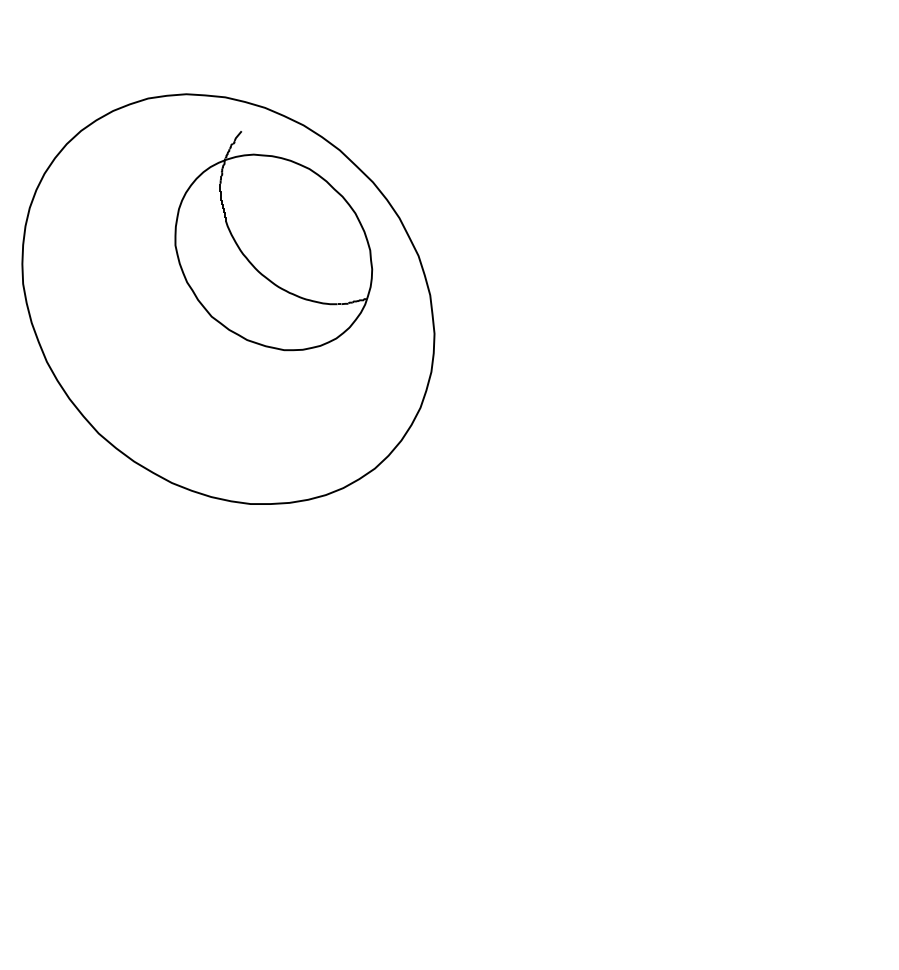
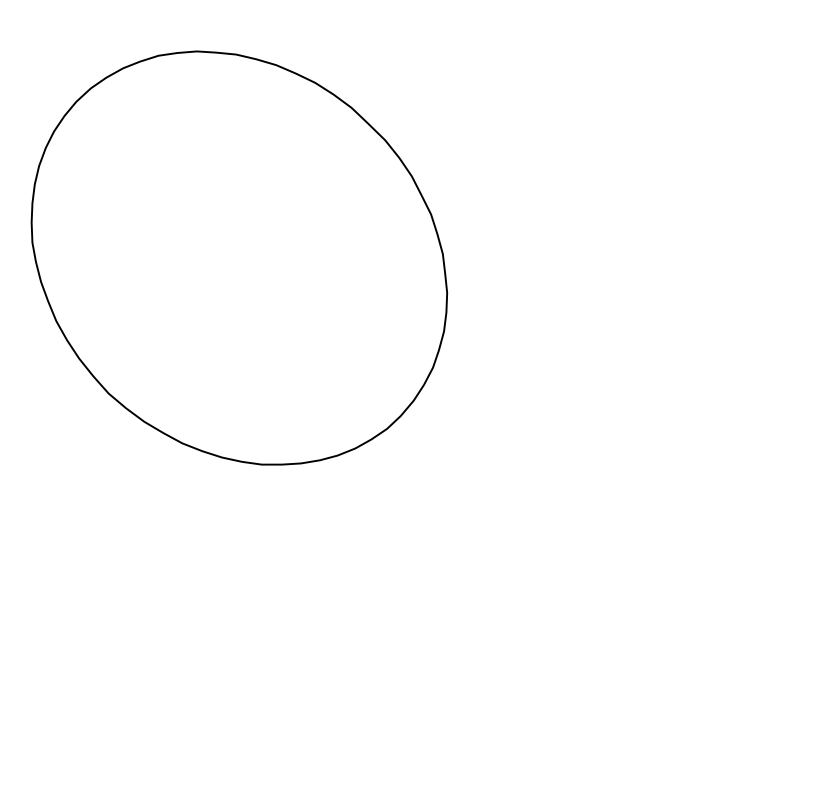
part: (273, 241) -> (284, 199), removed

